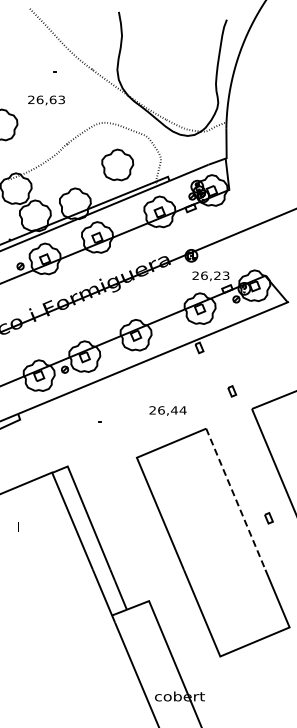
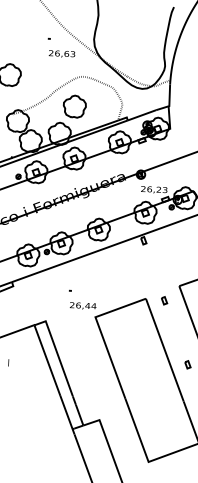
text: (46, 100) -> (62, 54), moved
part: (117, 164) -> (74, 106), moved
part: (232, 391) -> (164, 300), moved
text: (167, 410) -> (82, 305), moved
line: (235, 499) -> (164, 350), dashed -> solid

